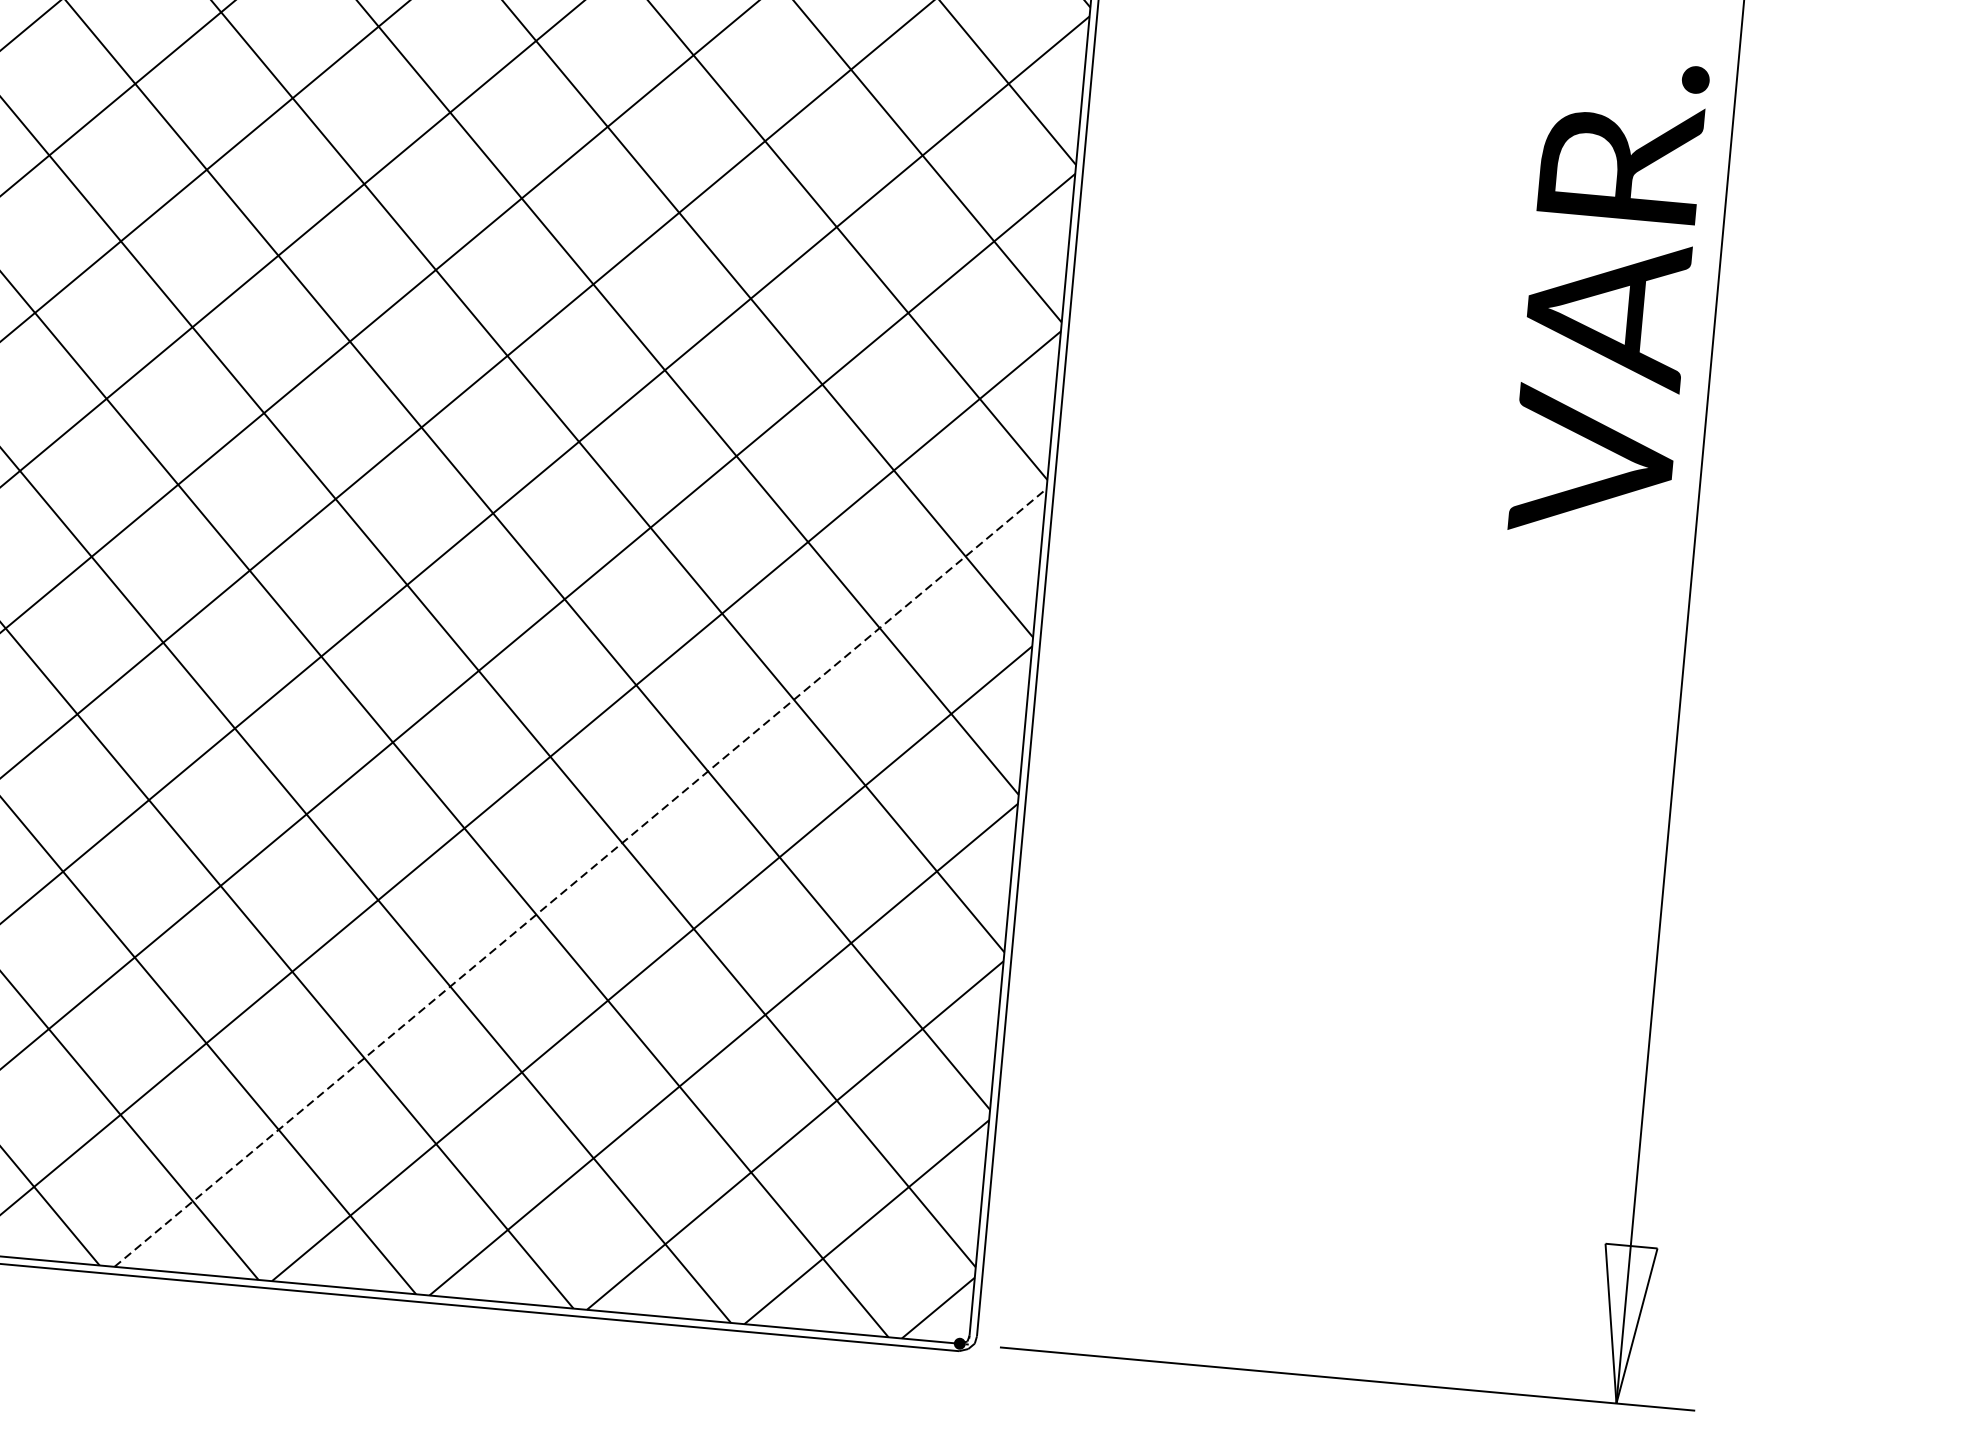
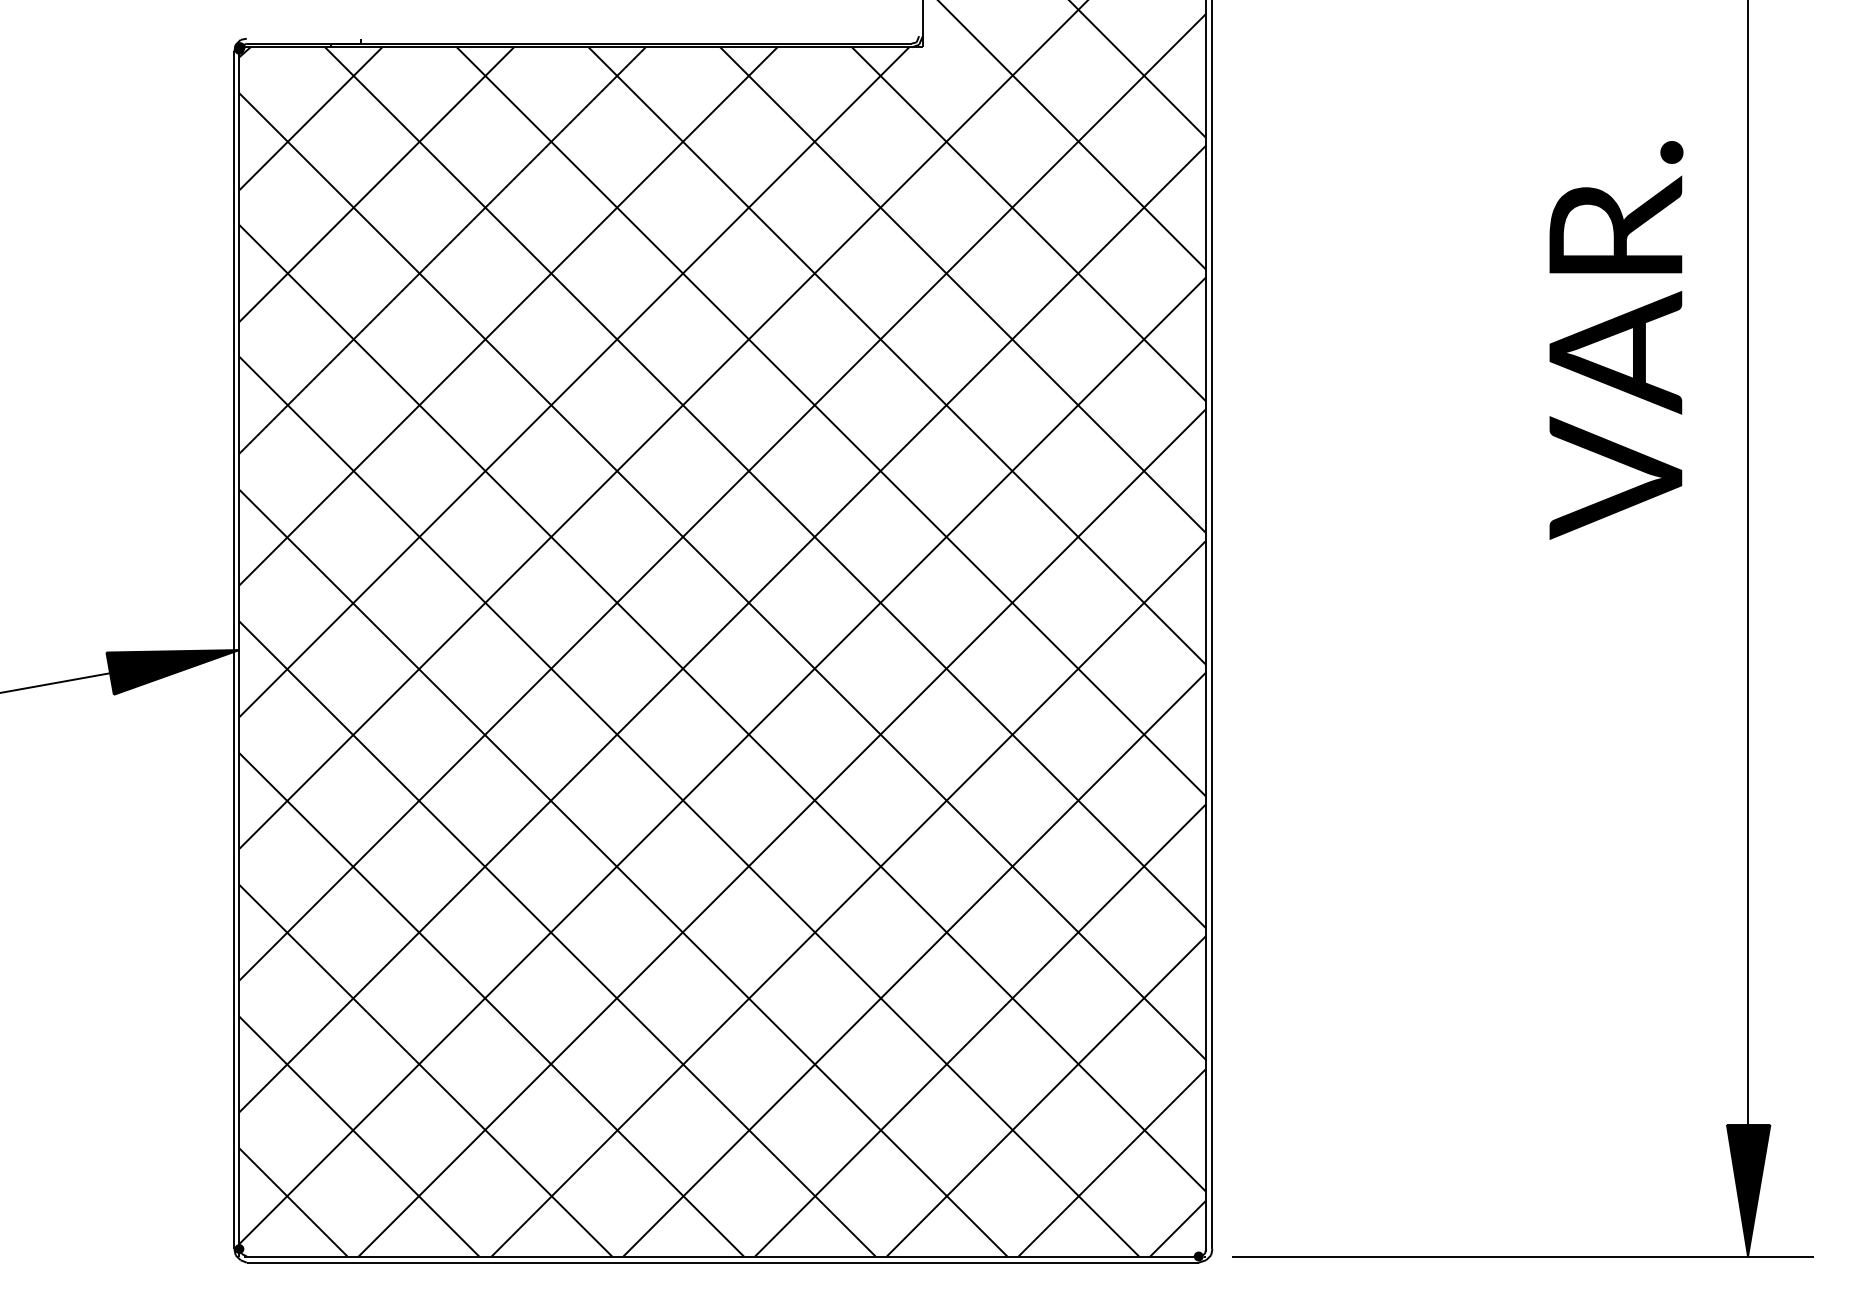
text: (1609, 298) -> (1616, 340), moved
line: (580, 877) -> (848, 898), dashed -> solid
fill: (1624, 1324) -> (1748, 1190), added

